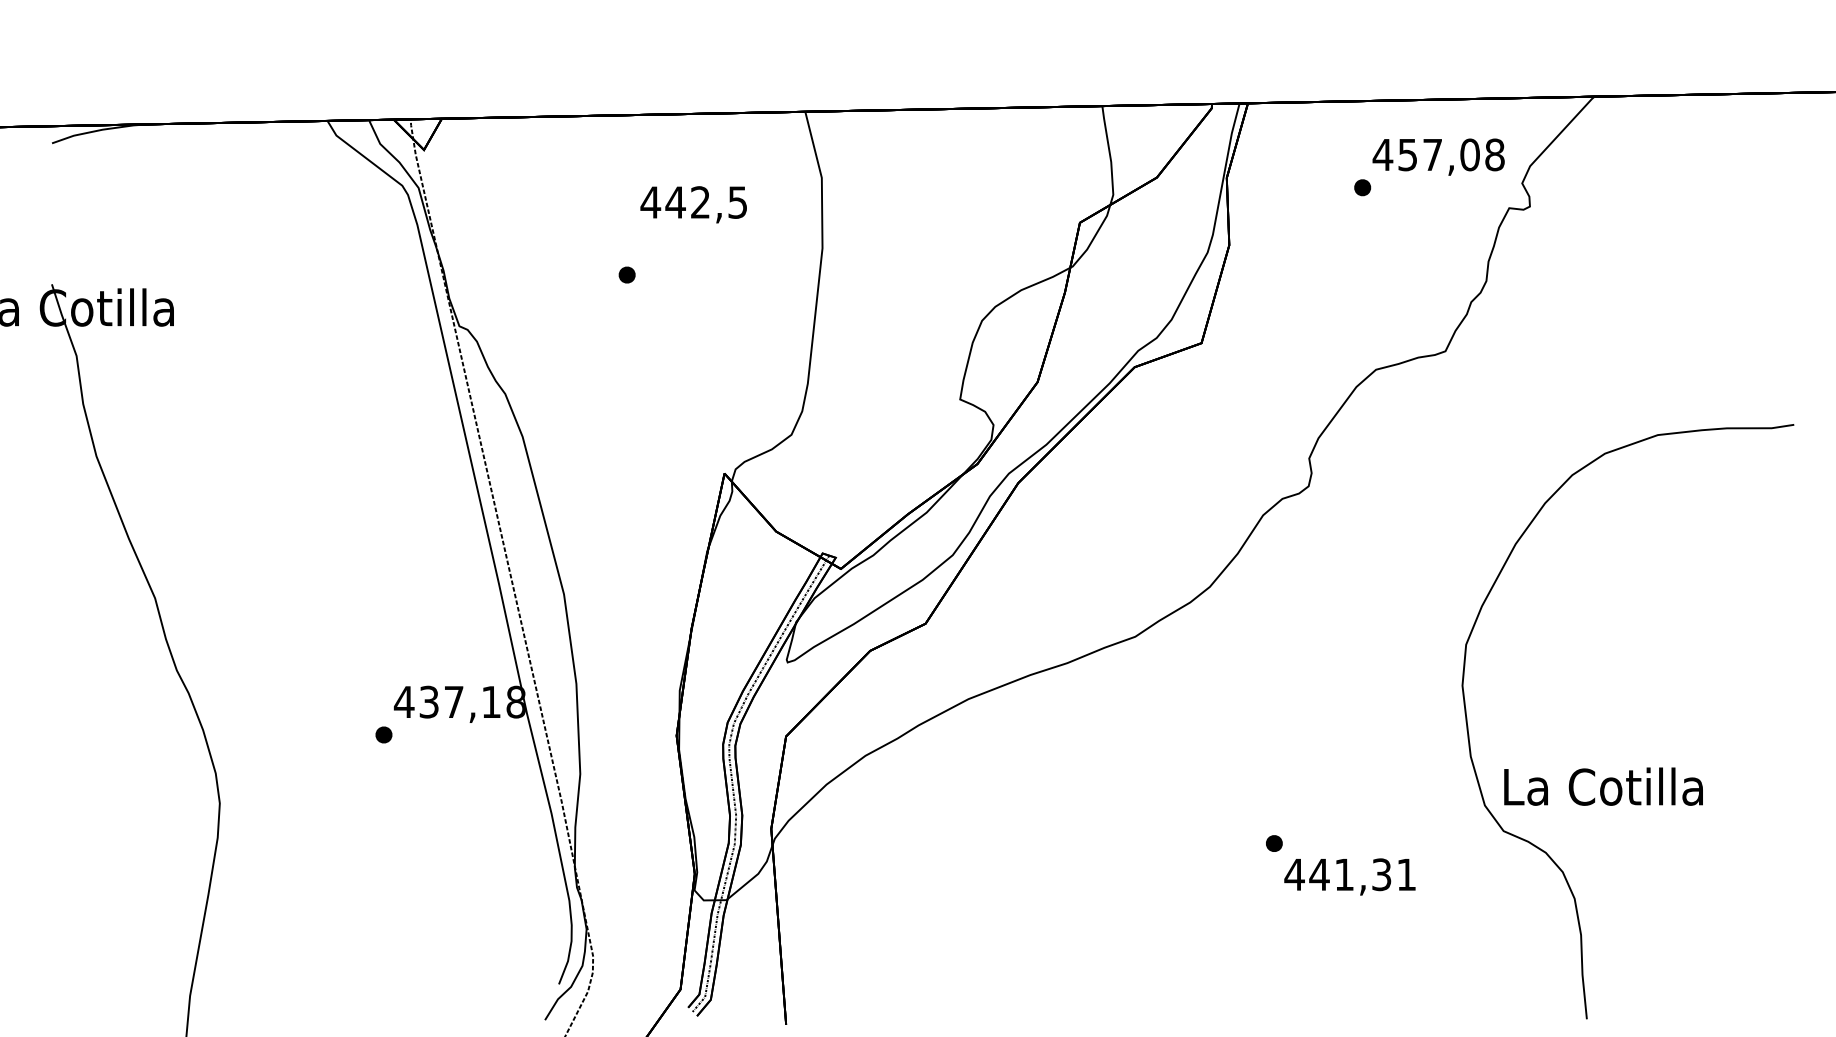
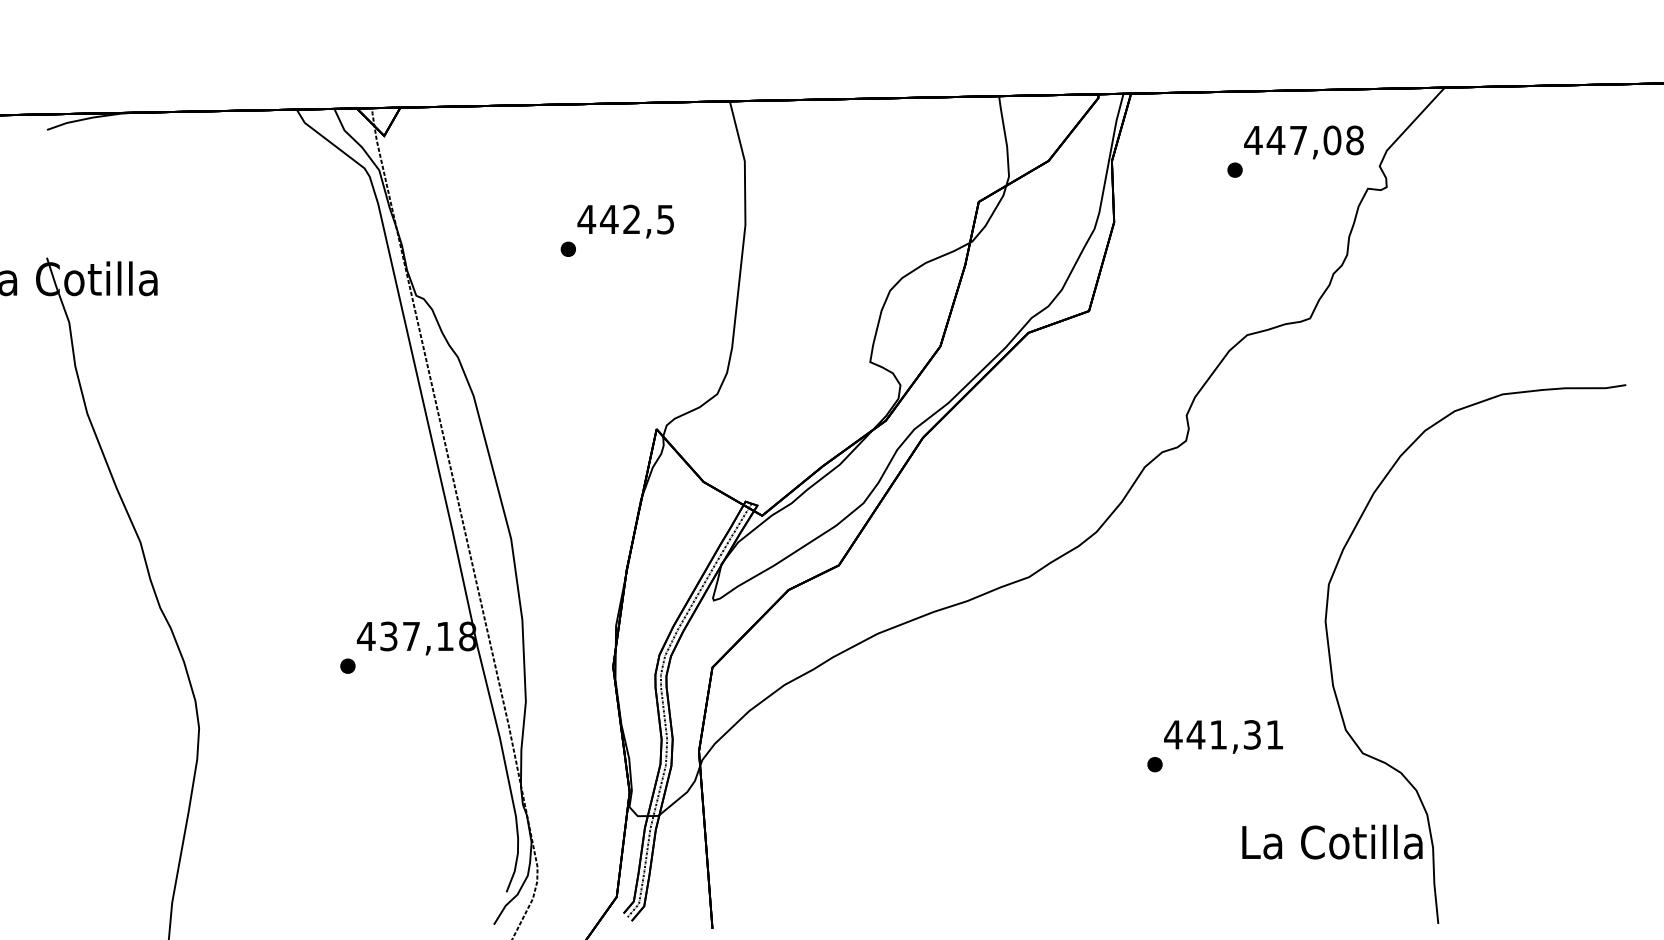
text: (1407, 154) -> (1275, 140), 457,08 -> 447,08
text: (693, 204) -> (625, 221), moved
text: (1603, 786) -> (1332, 841), moved
text: (1349, 876) -> (1223, 736), moved

